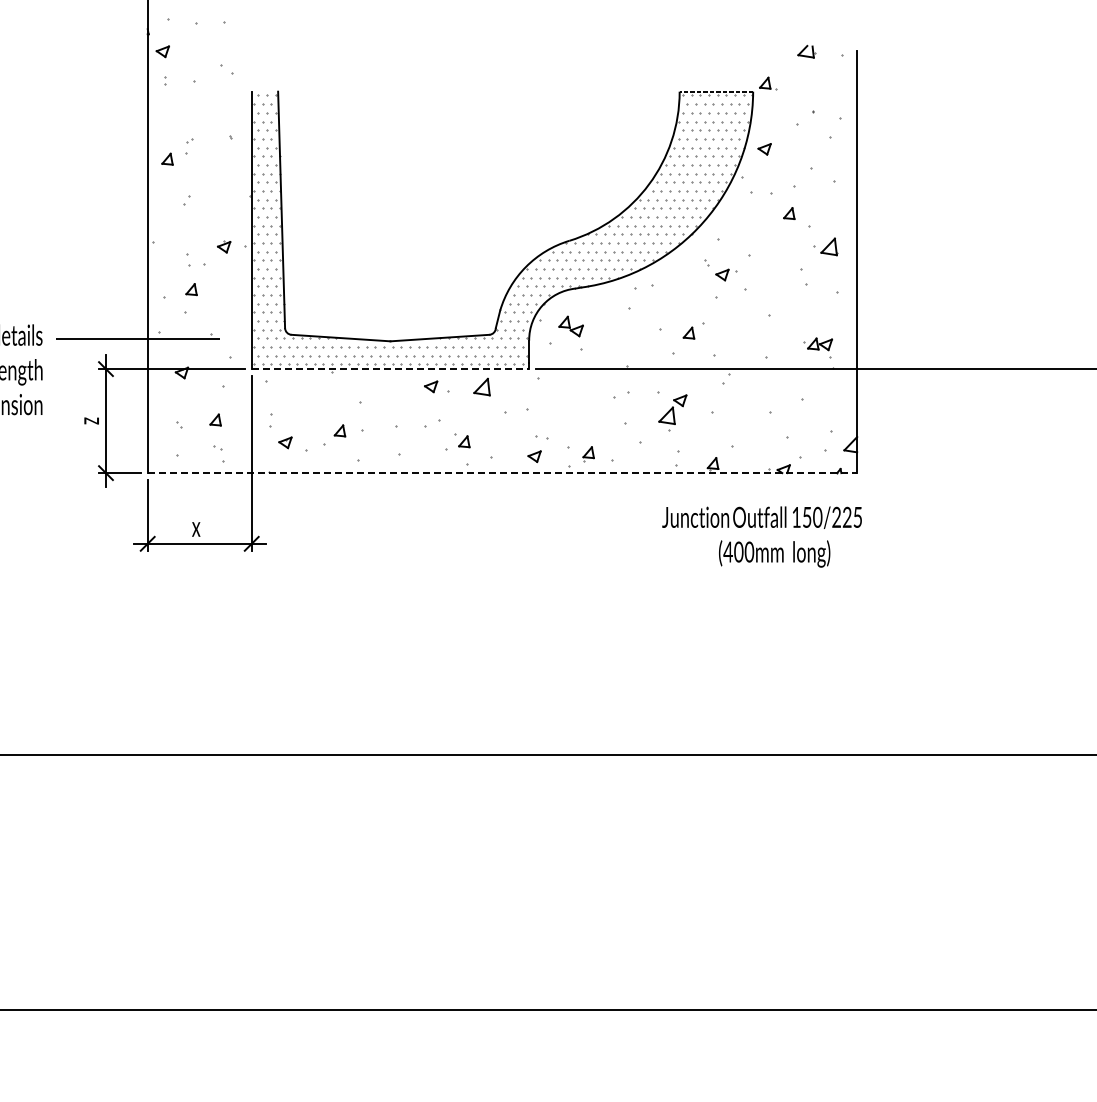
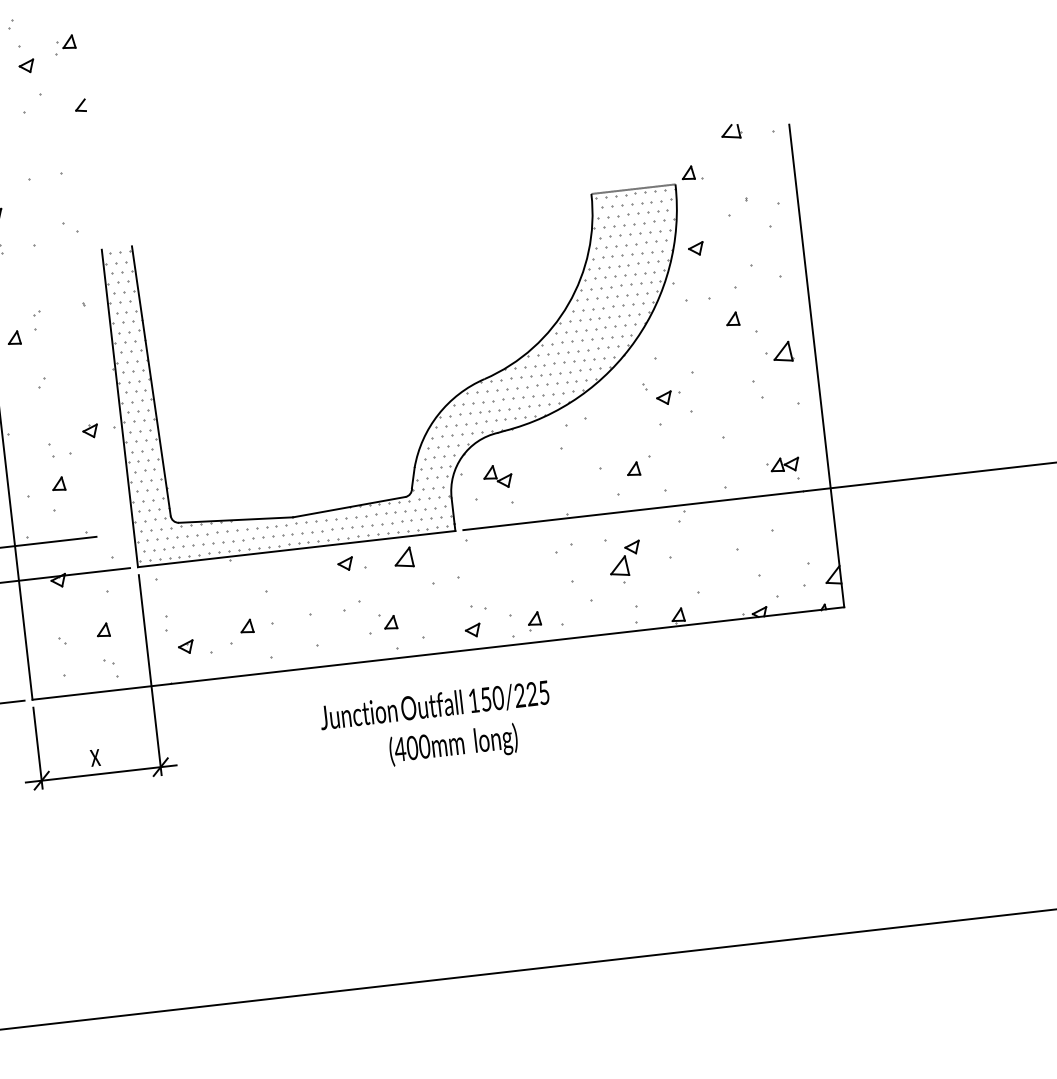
line: (390, 369) -> (296, 549), dashed -> solid
line: (502, 473) -> (438, 653), dashed -> solid
text: (761, 536) -> (436, 727), moved

